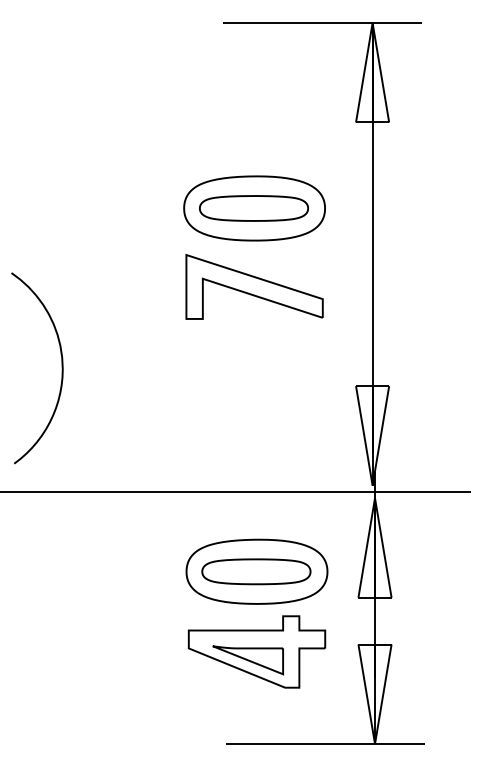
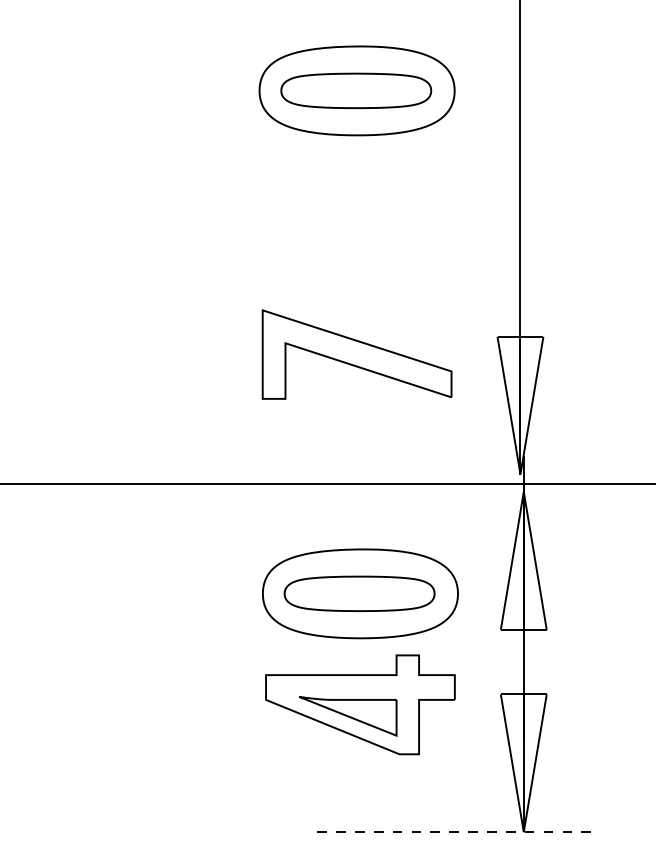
part: (254, 286) -> (356, 353), moved
curve: (61, 368) -> (89, 312), removed
line: (325, 743) -> (455, 831), solid -> dashed

